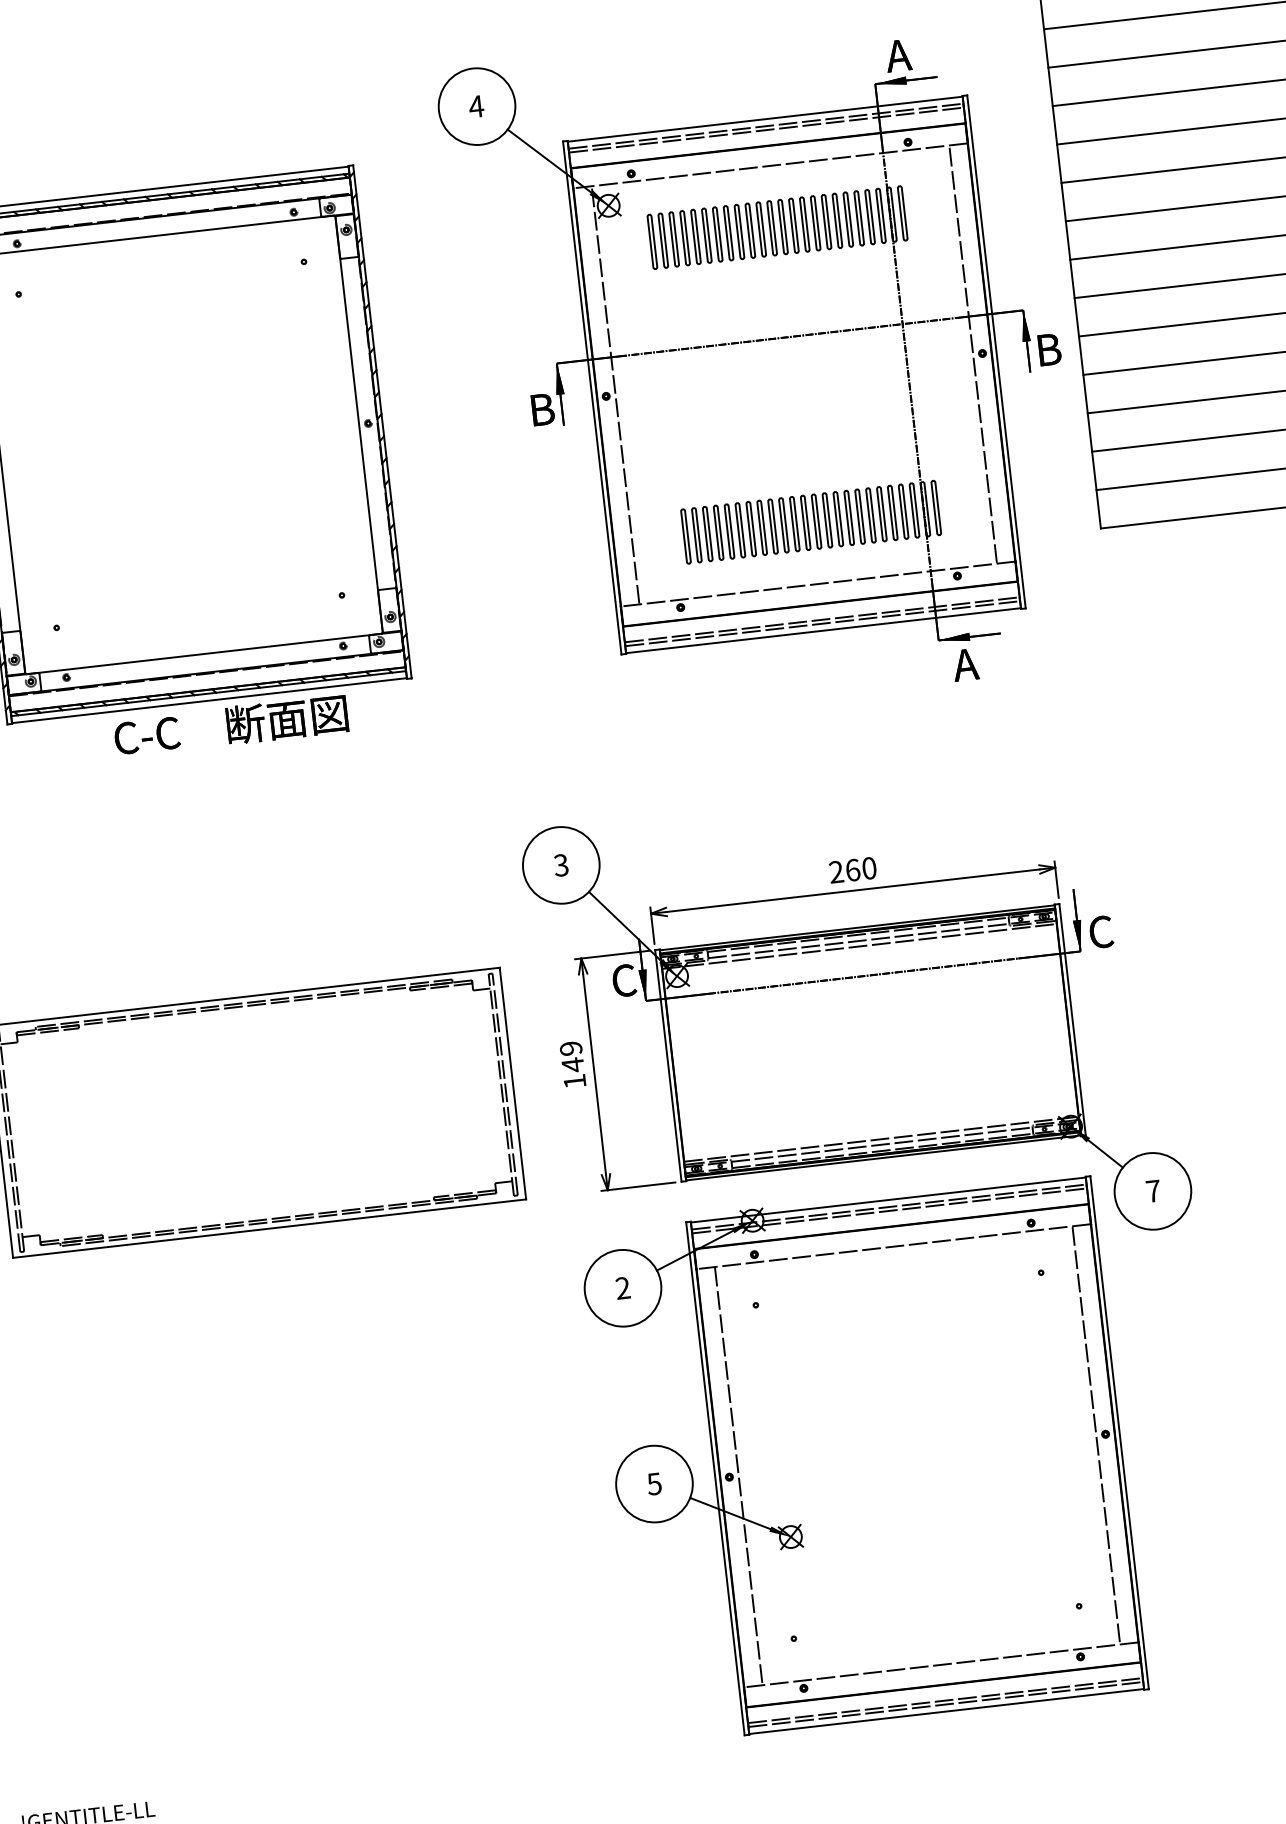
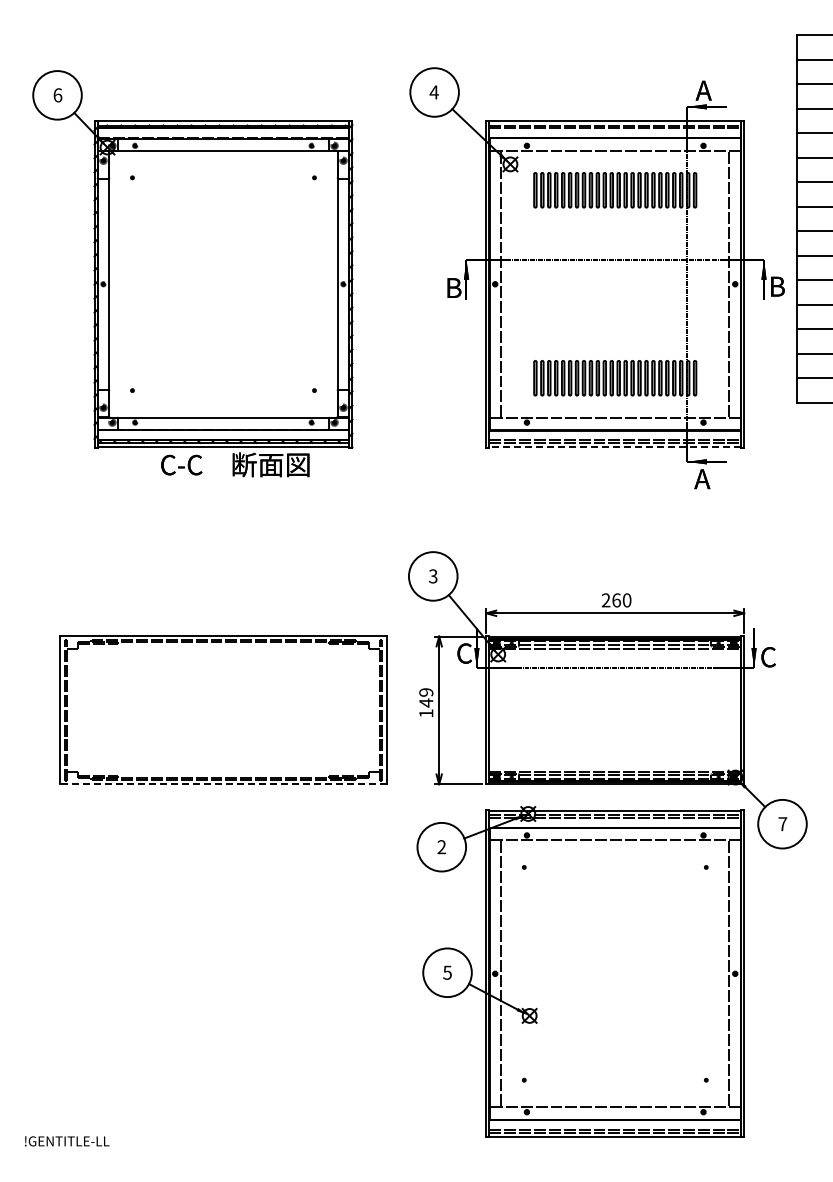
line: (823, 630) -> (615, 447), solid -> dashed
line: (269, 1228) -> (223, 784), solid -> dashed

